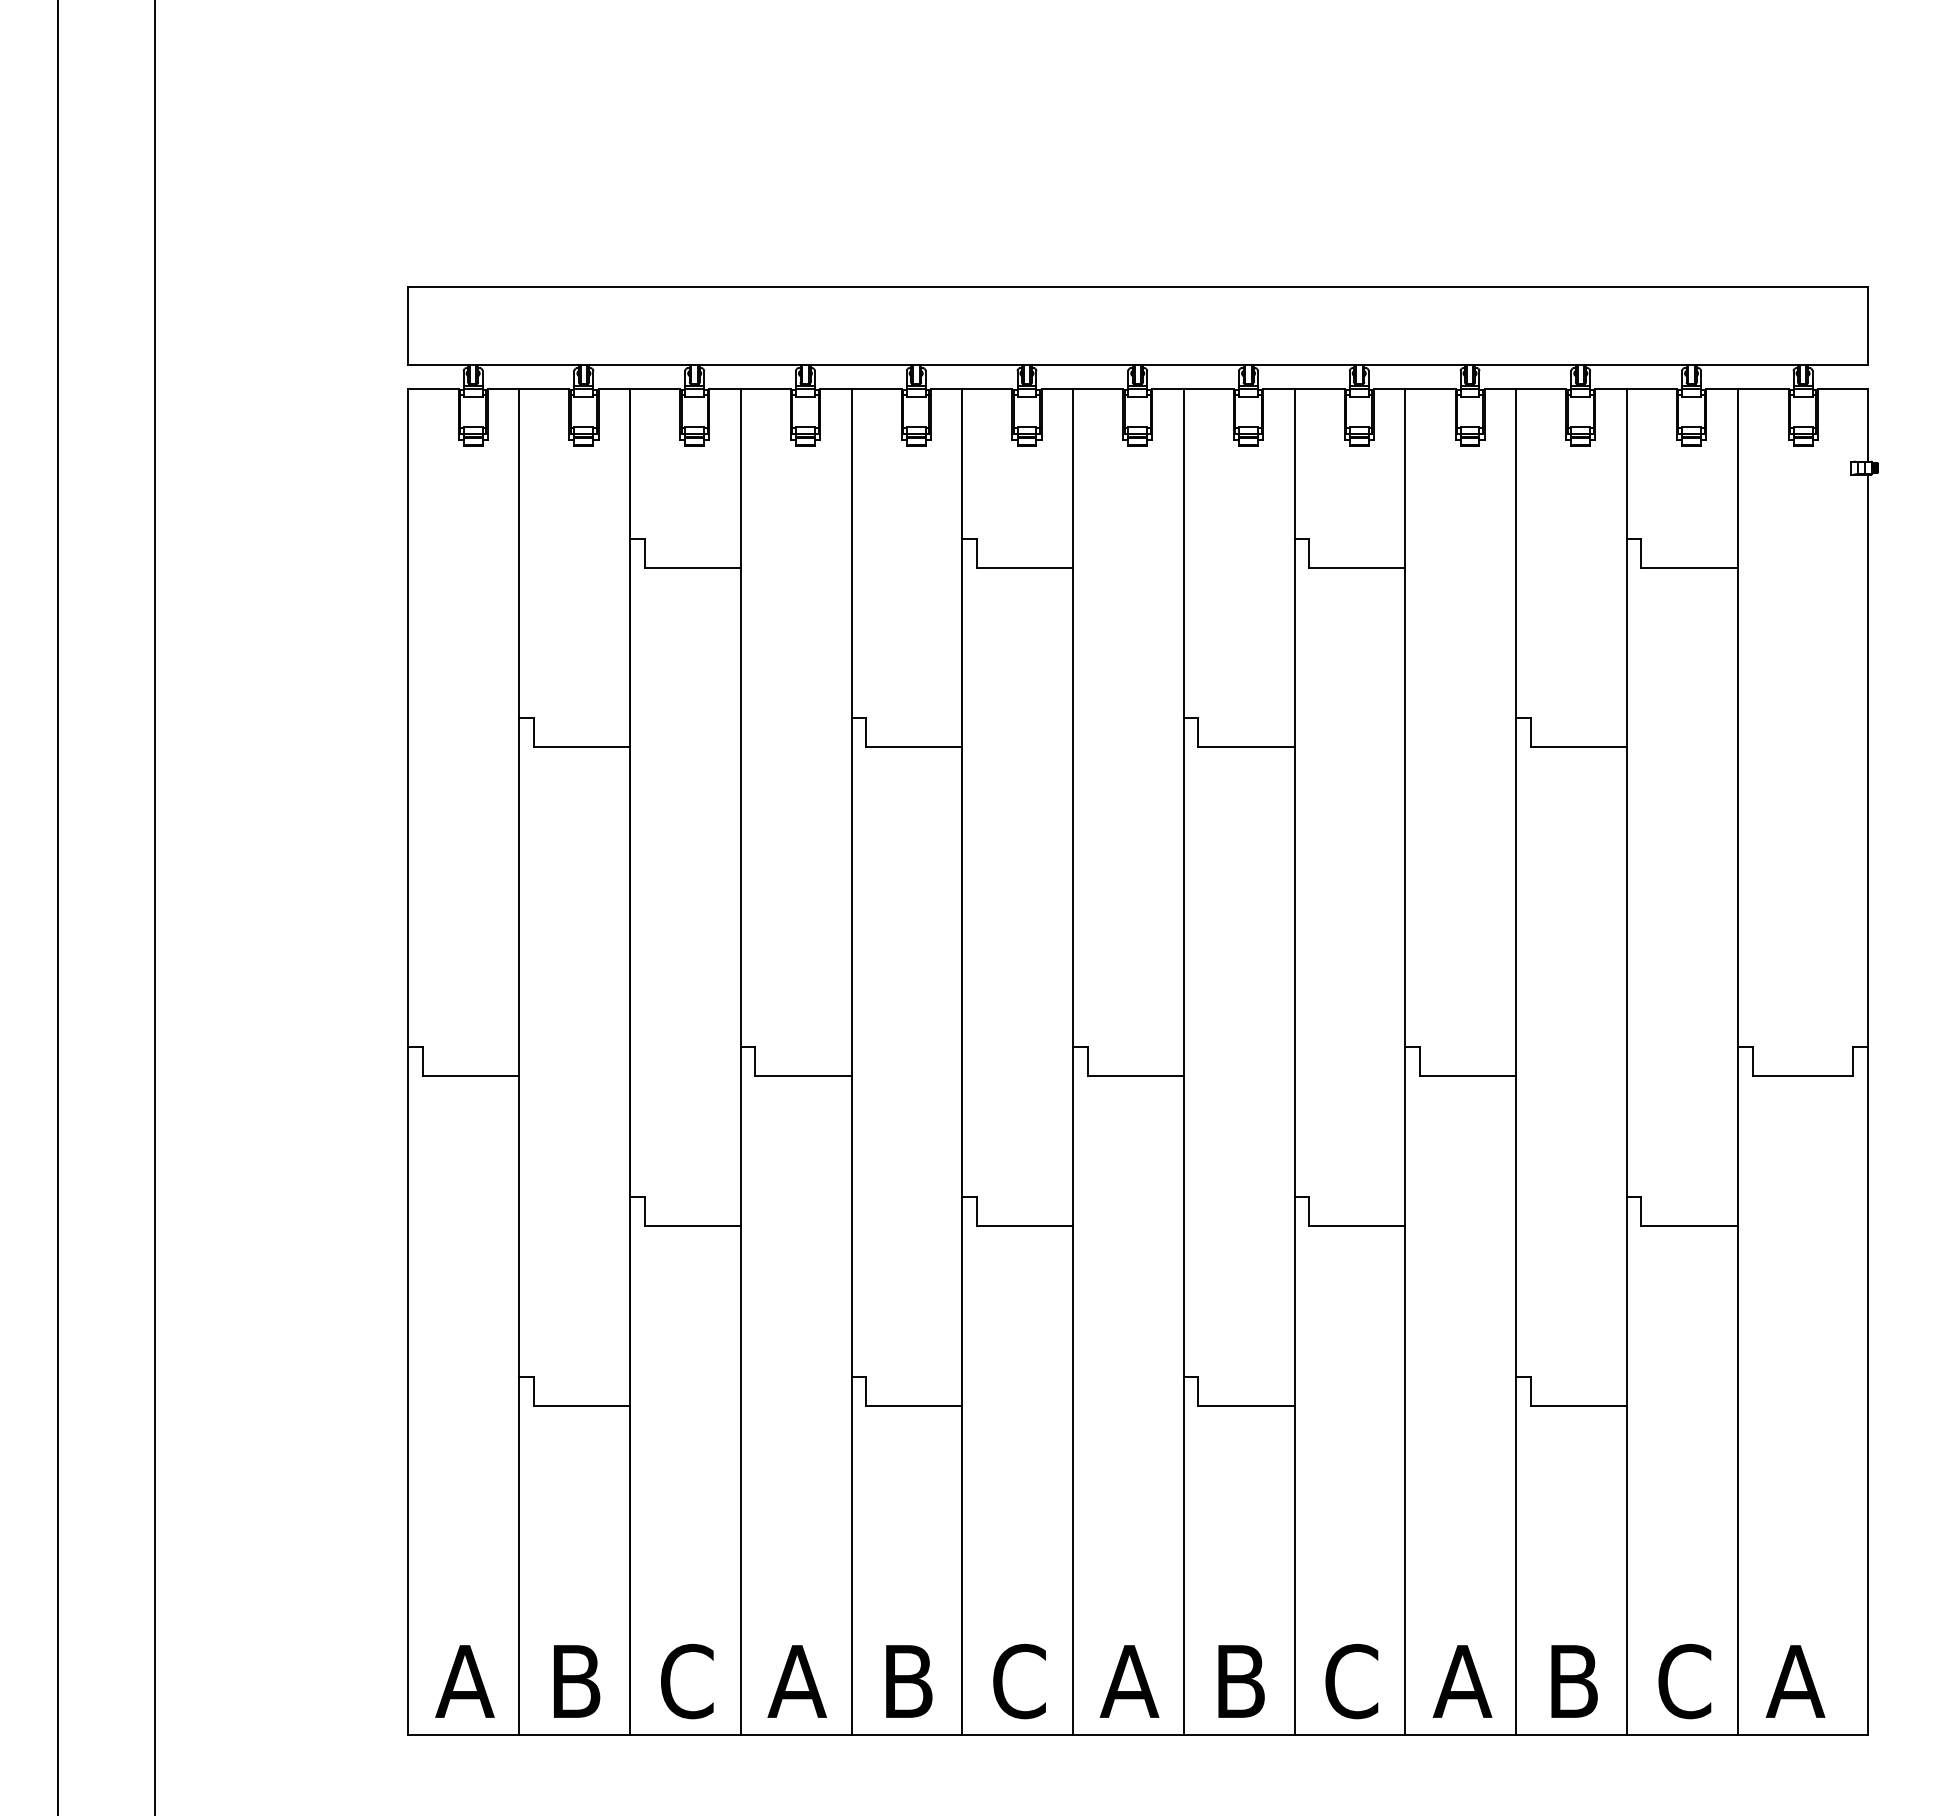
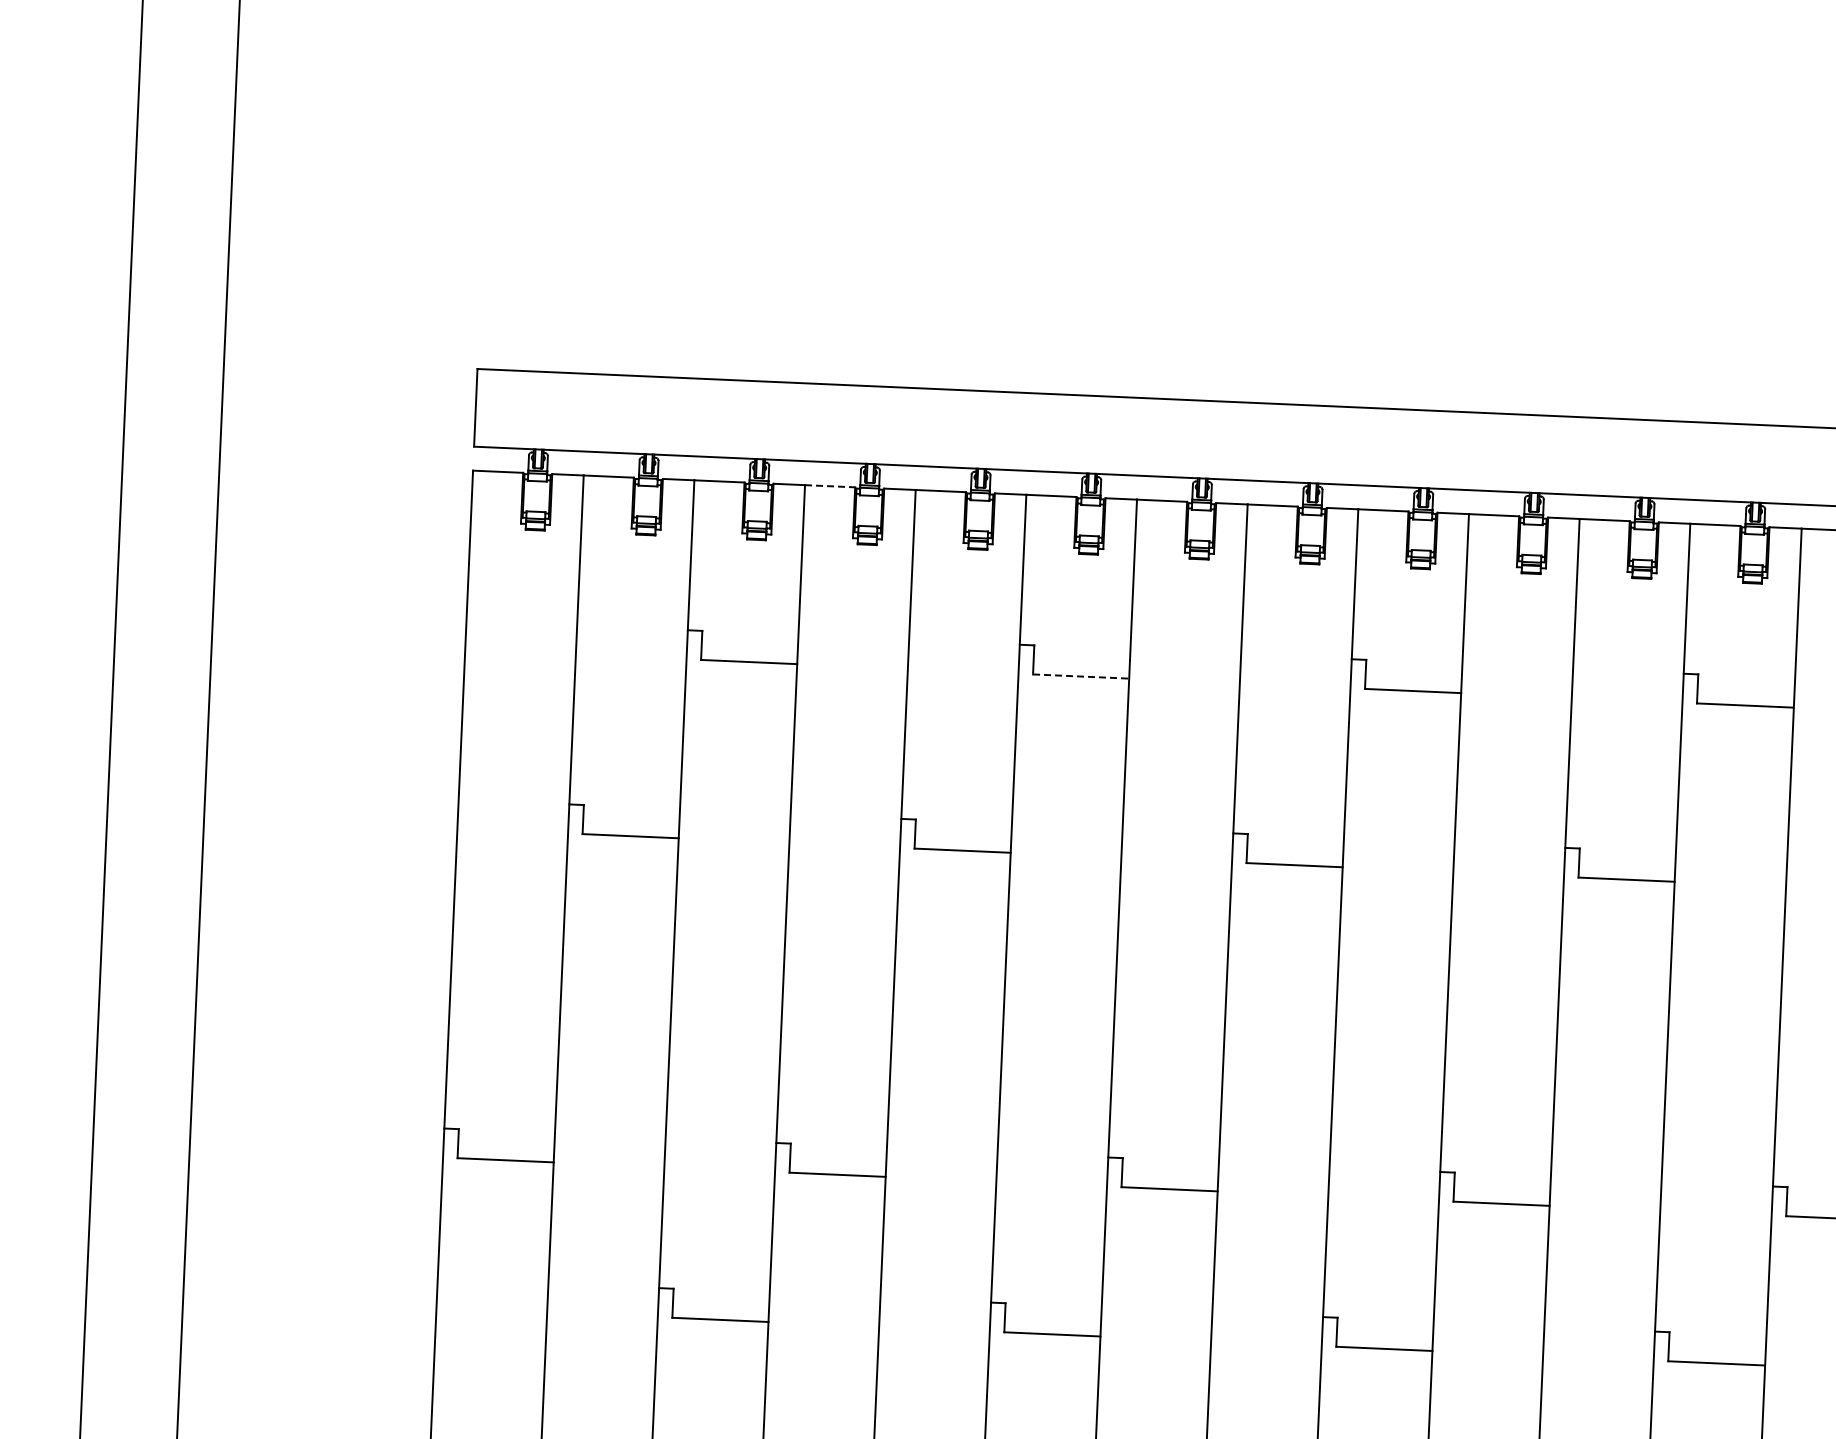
line: (766, 388) -> (830, 485), solid -> dashed
line: (1025, 568) -> (1081, 677), solid -> dashed

